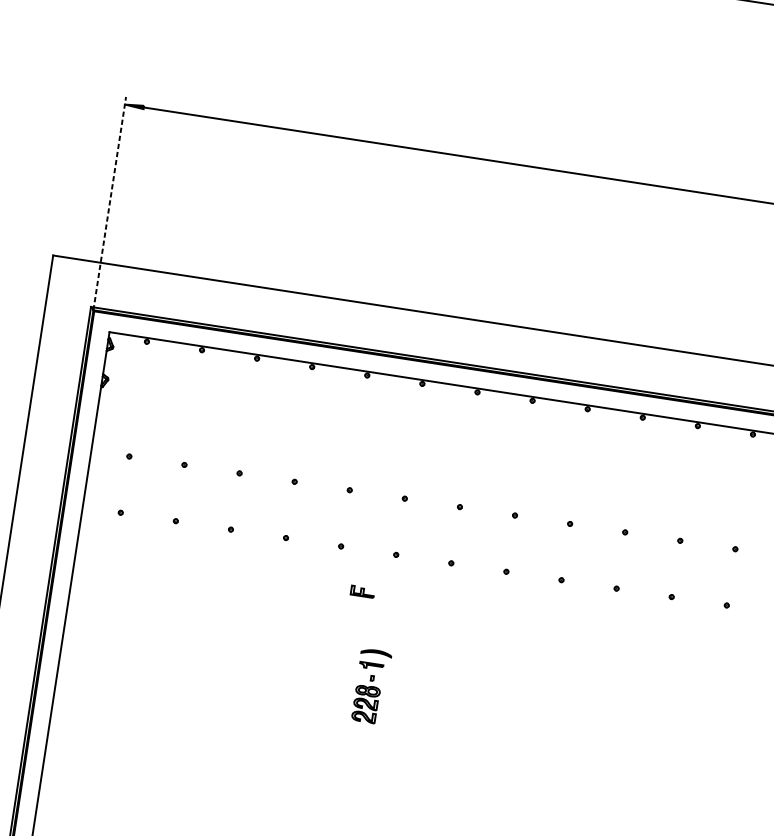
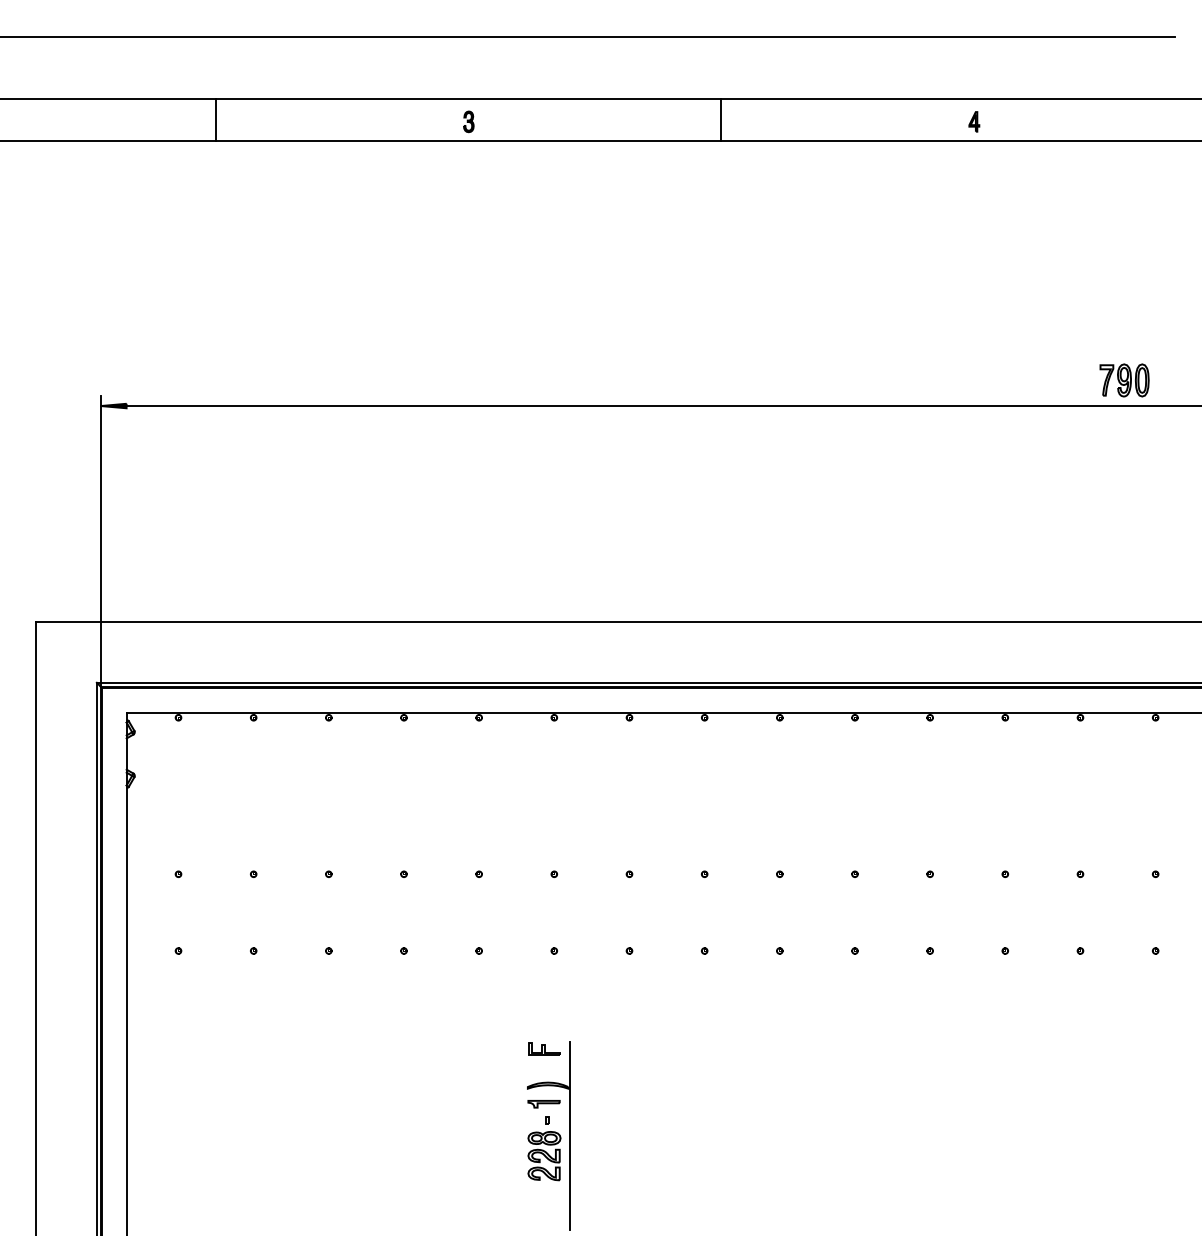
line: (109, 203) -> (100, 540), dashed -> solid
part: (363, 591) -> (544, 1048), moved
line: (387, 691) -> (570, 1135), added

